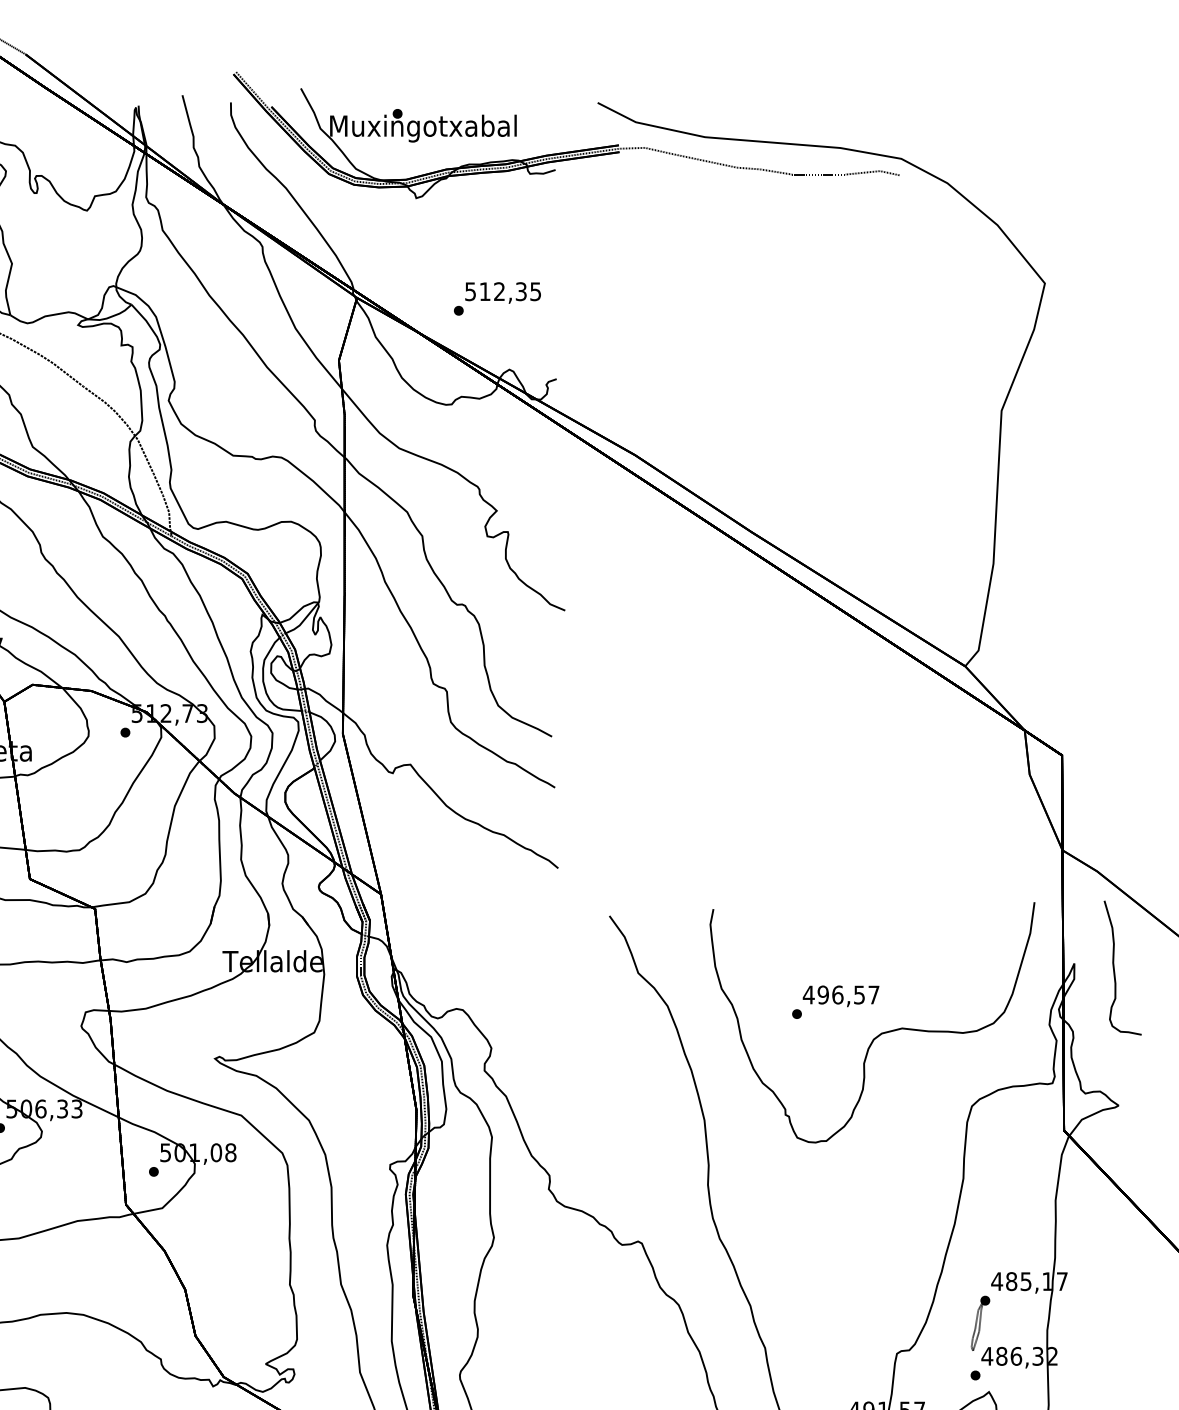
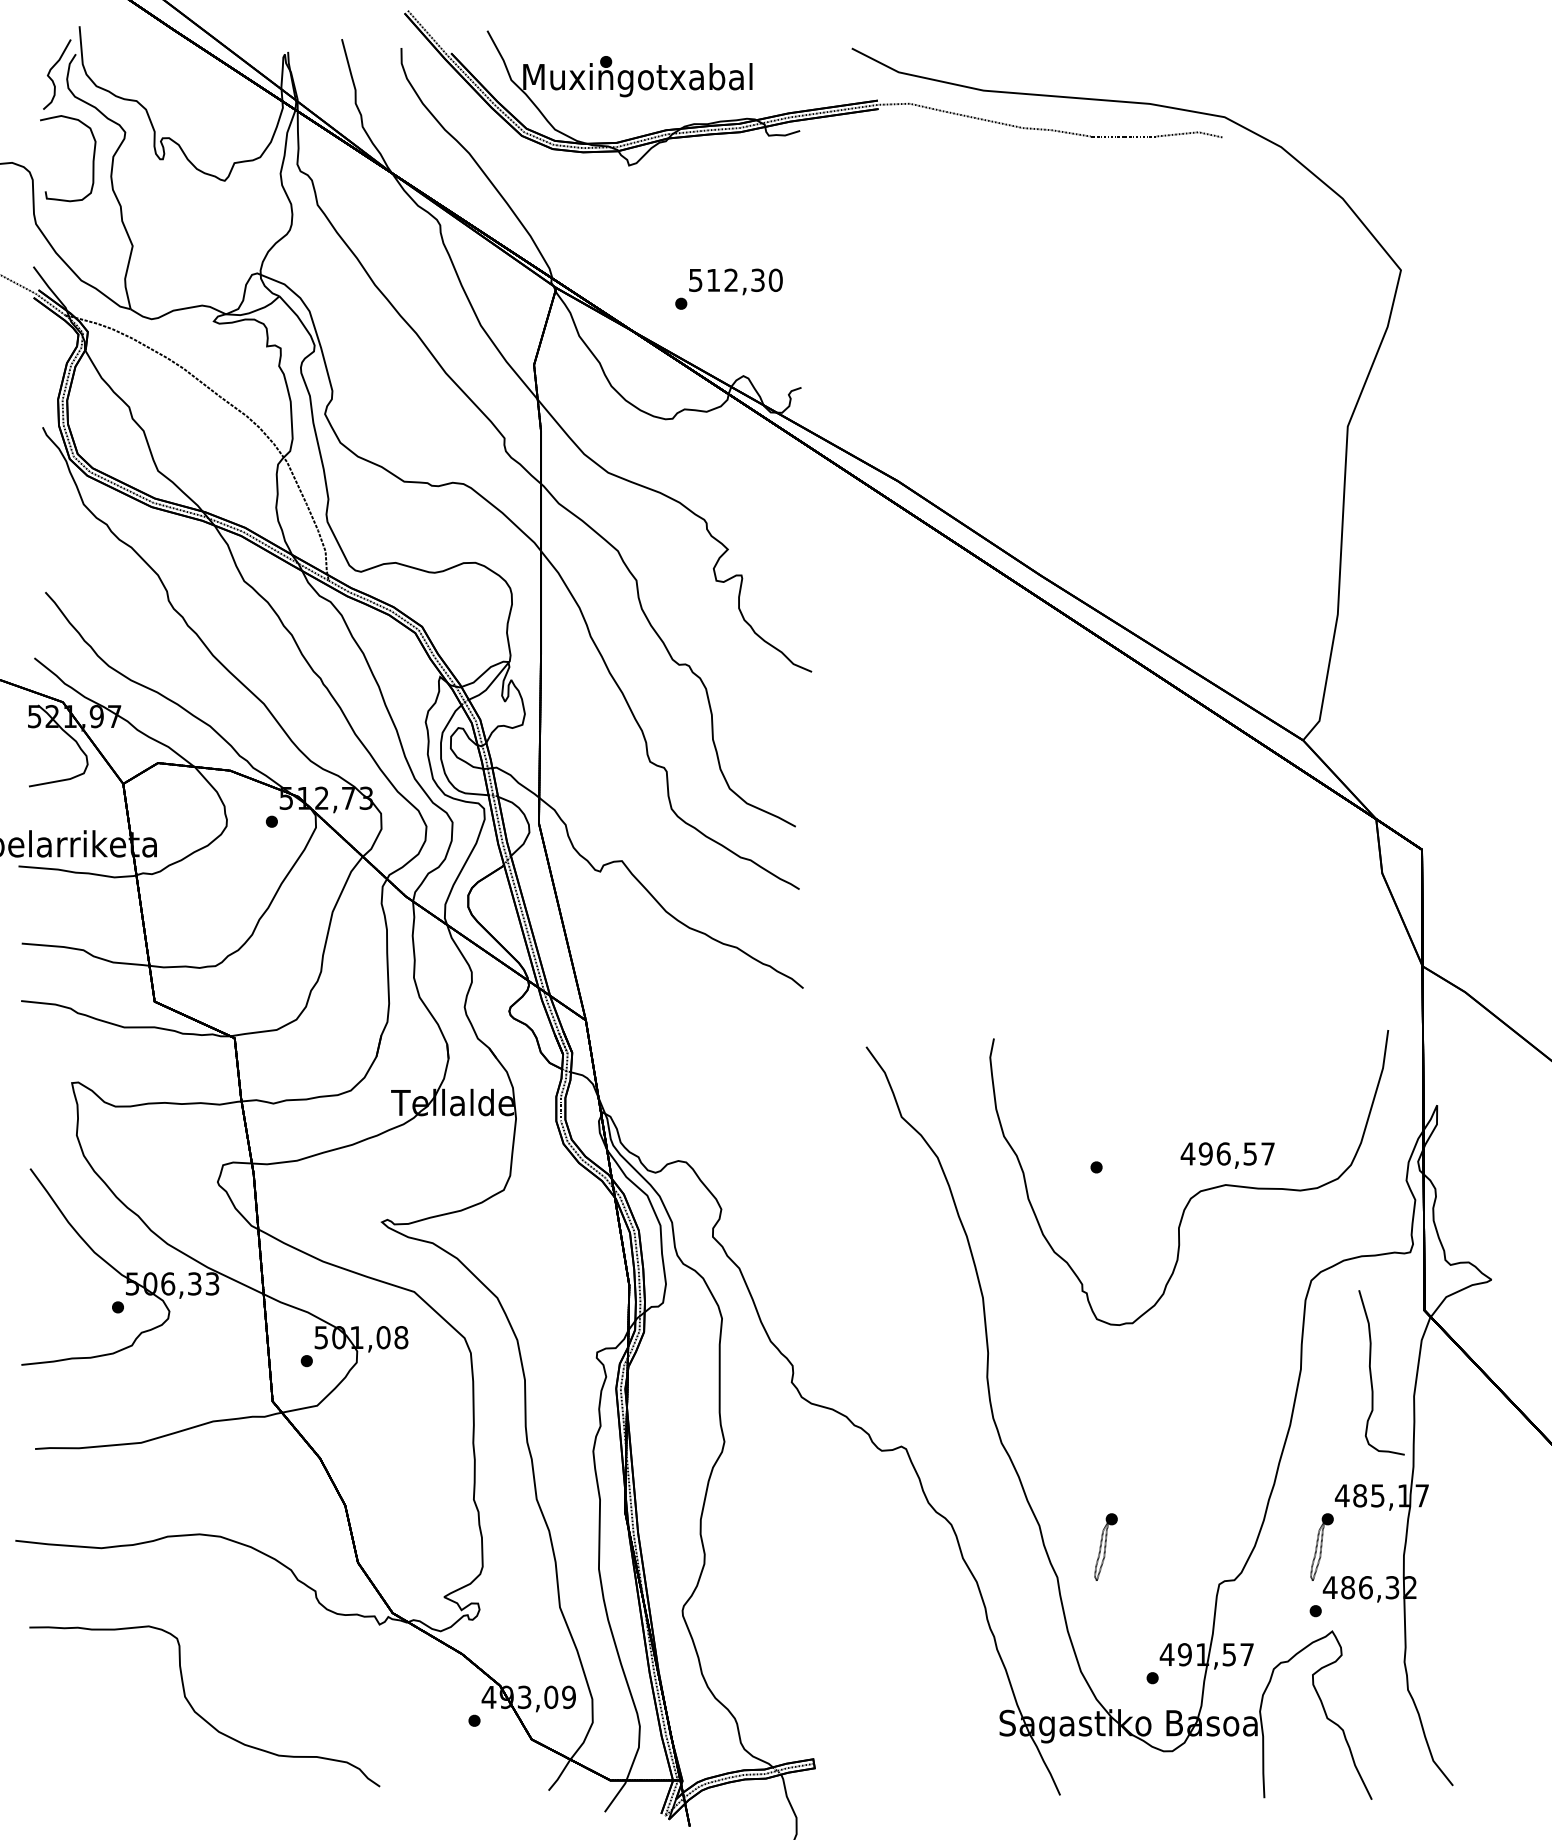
text: (535, 291) -> (775, 280), 512,35 -> 512,30
curve: (1114, 967) -> (1371, 1372), moved
text: (840, 996) -> (1227, 1155), moved
part: (804, 1322) -> (1105, 1546), added

